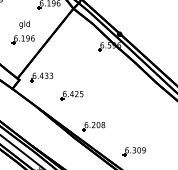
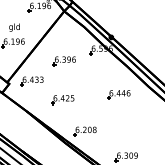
part: (72, 57) -> (63, 61), added
part: (126, 90) -> (118, 94), added

